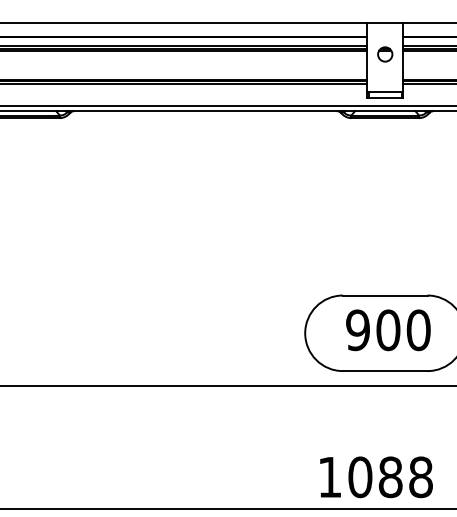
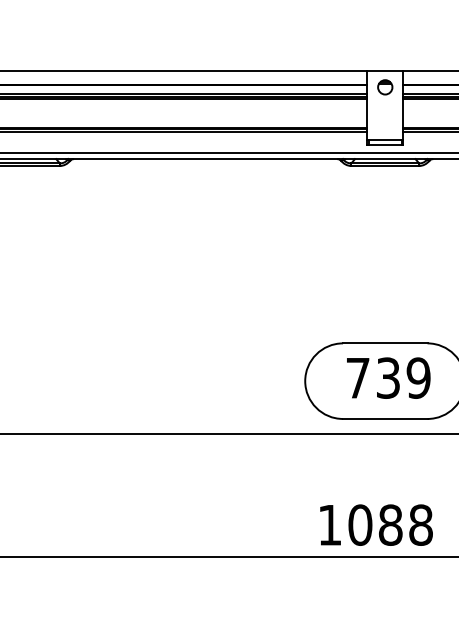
part: (385, 54) -> (385, 87), moved
text: (388, 329) -> (388, 377), 900 -> 739

